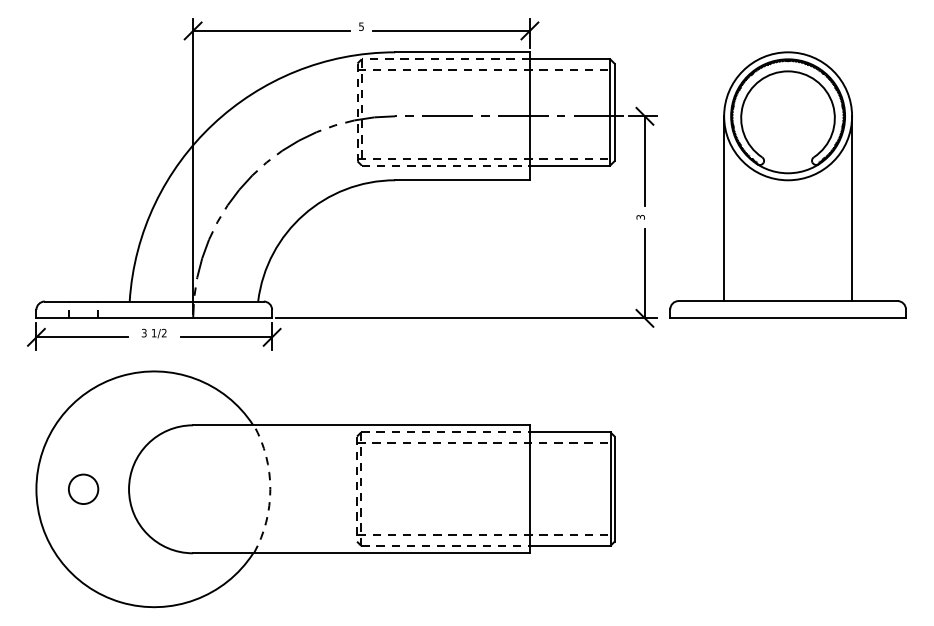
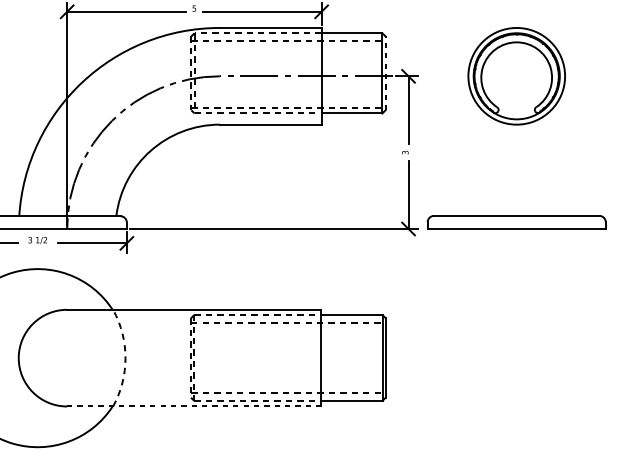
line: (614, 112) -> (385, 73), solid -> dashed
line: (724, 208) -> (468, 145), removed
line: (852, 208) -> (565, 145), removed
line: (361, 553) -> (194, 406), solid -> dashed

